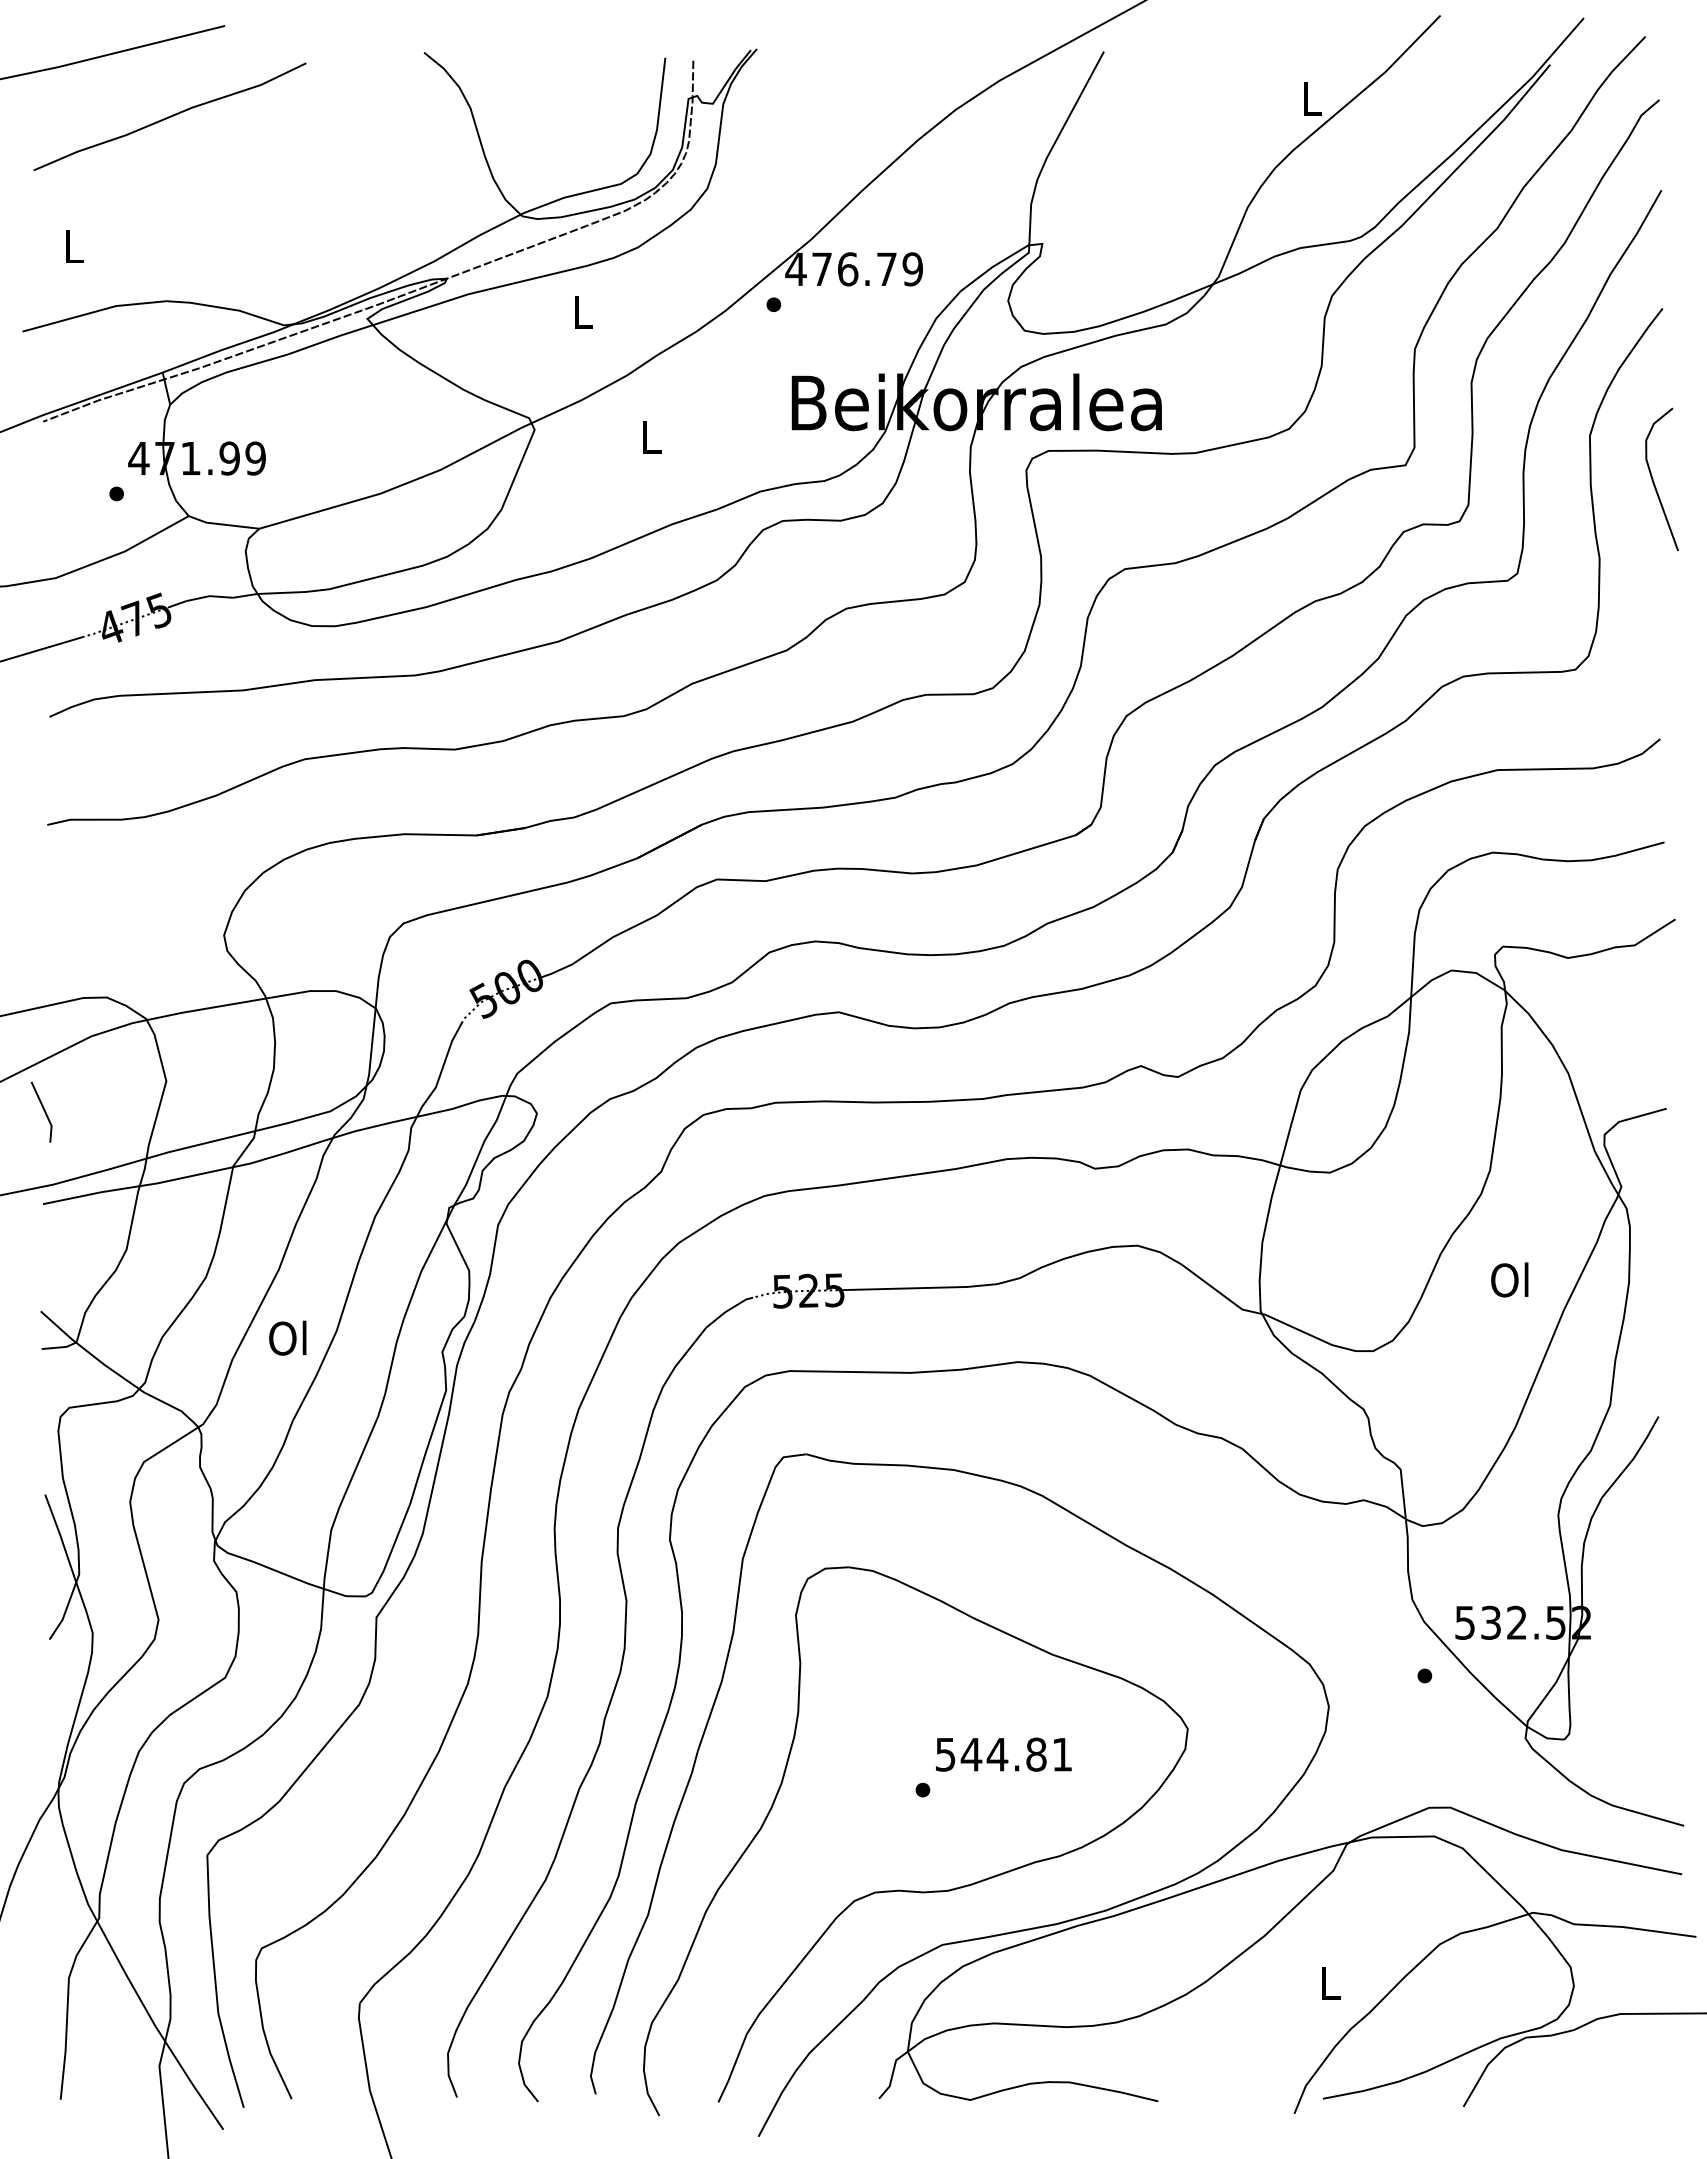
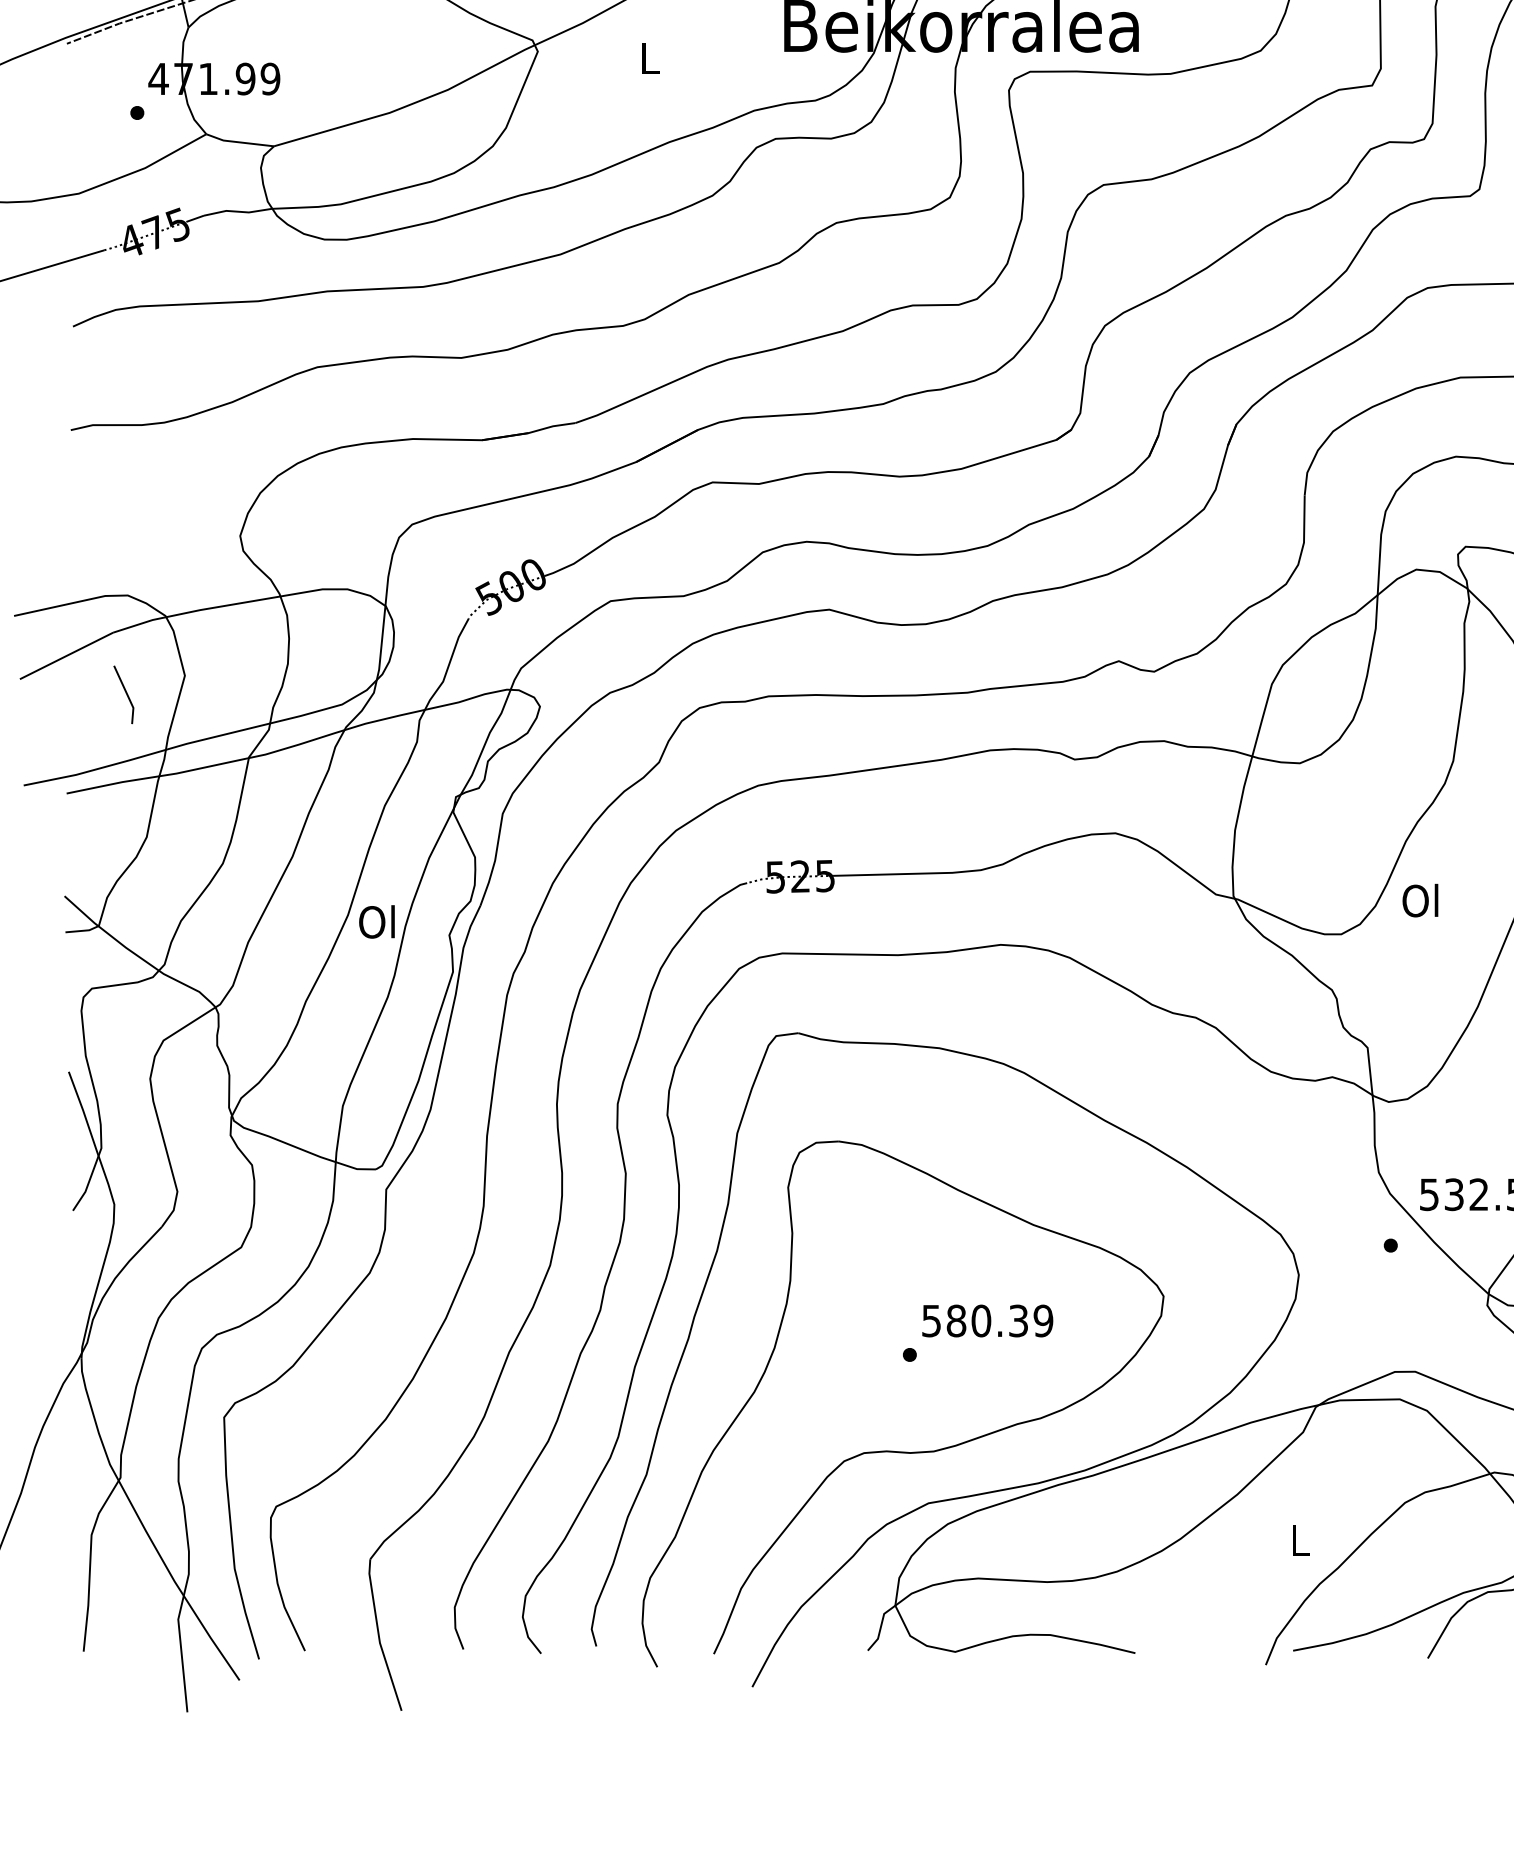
line: (43, 1110) -> (125, 693), moved
text: (1509, 1279) -> (1420, 900), moved
text: (287, 1337) -> (376, 921), moved
text: (1016, 1754) -> (999, 1320), 544.81 -> 580.39

